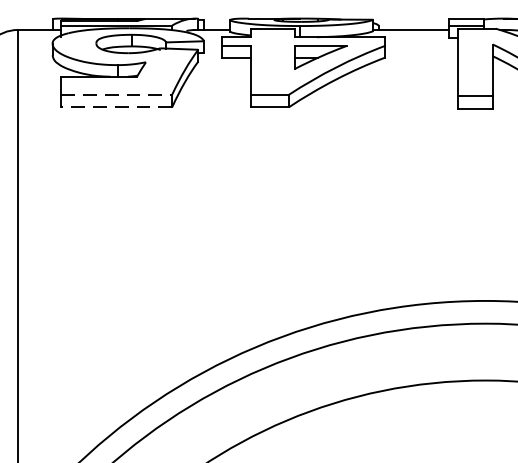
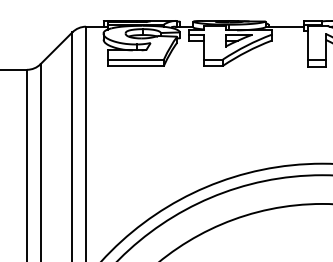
line: (117, 94) -> (136, 59), dashed -> solid
line: (115, 106) -> (135, 65), dashed -> solid

